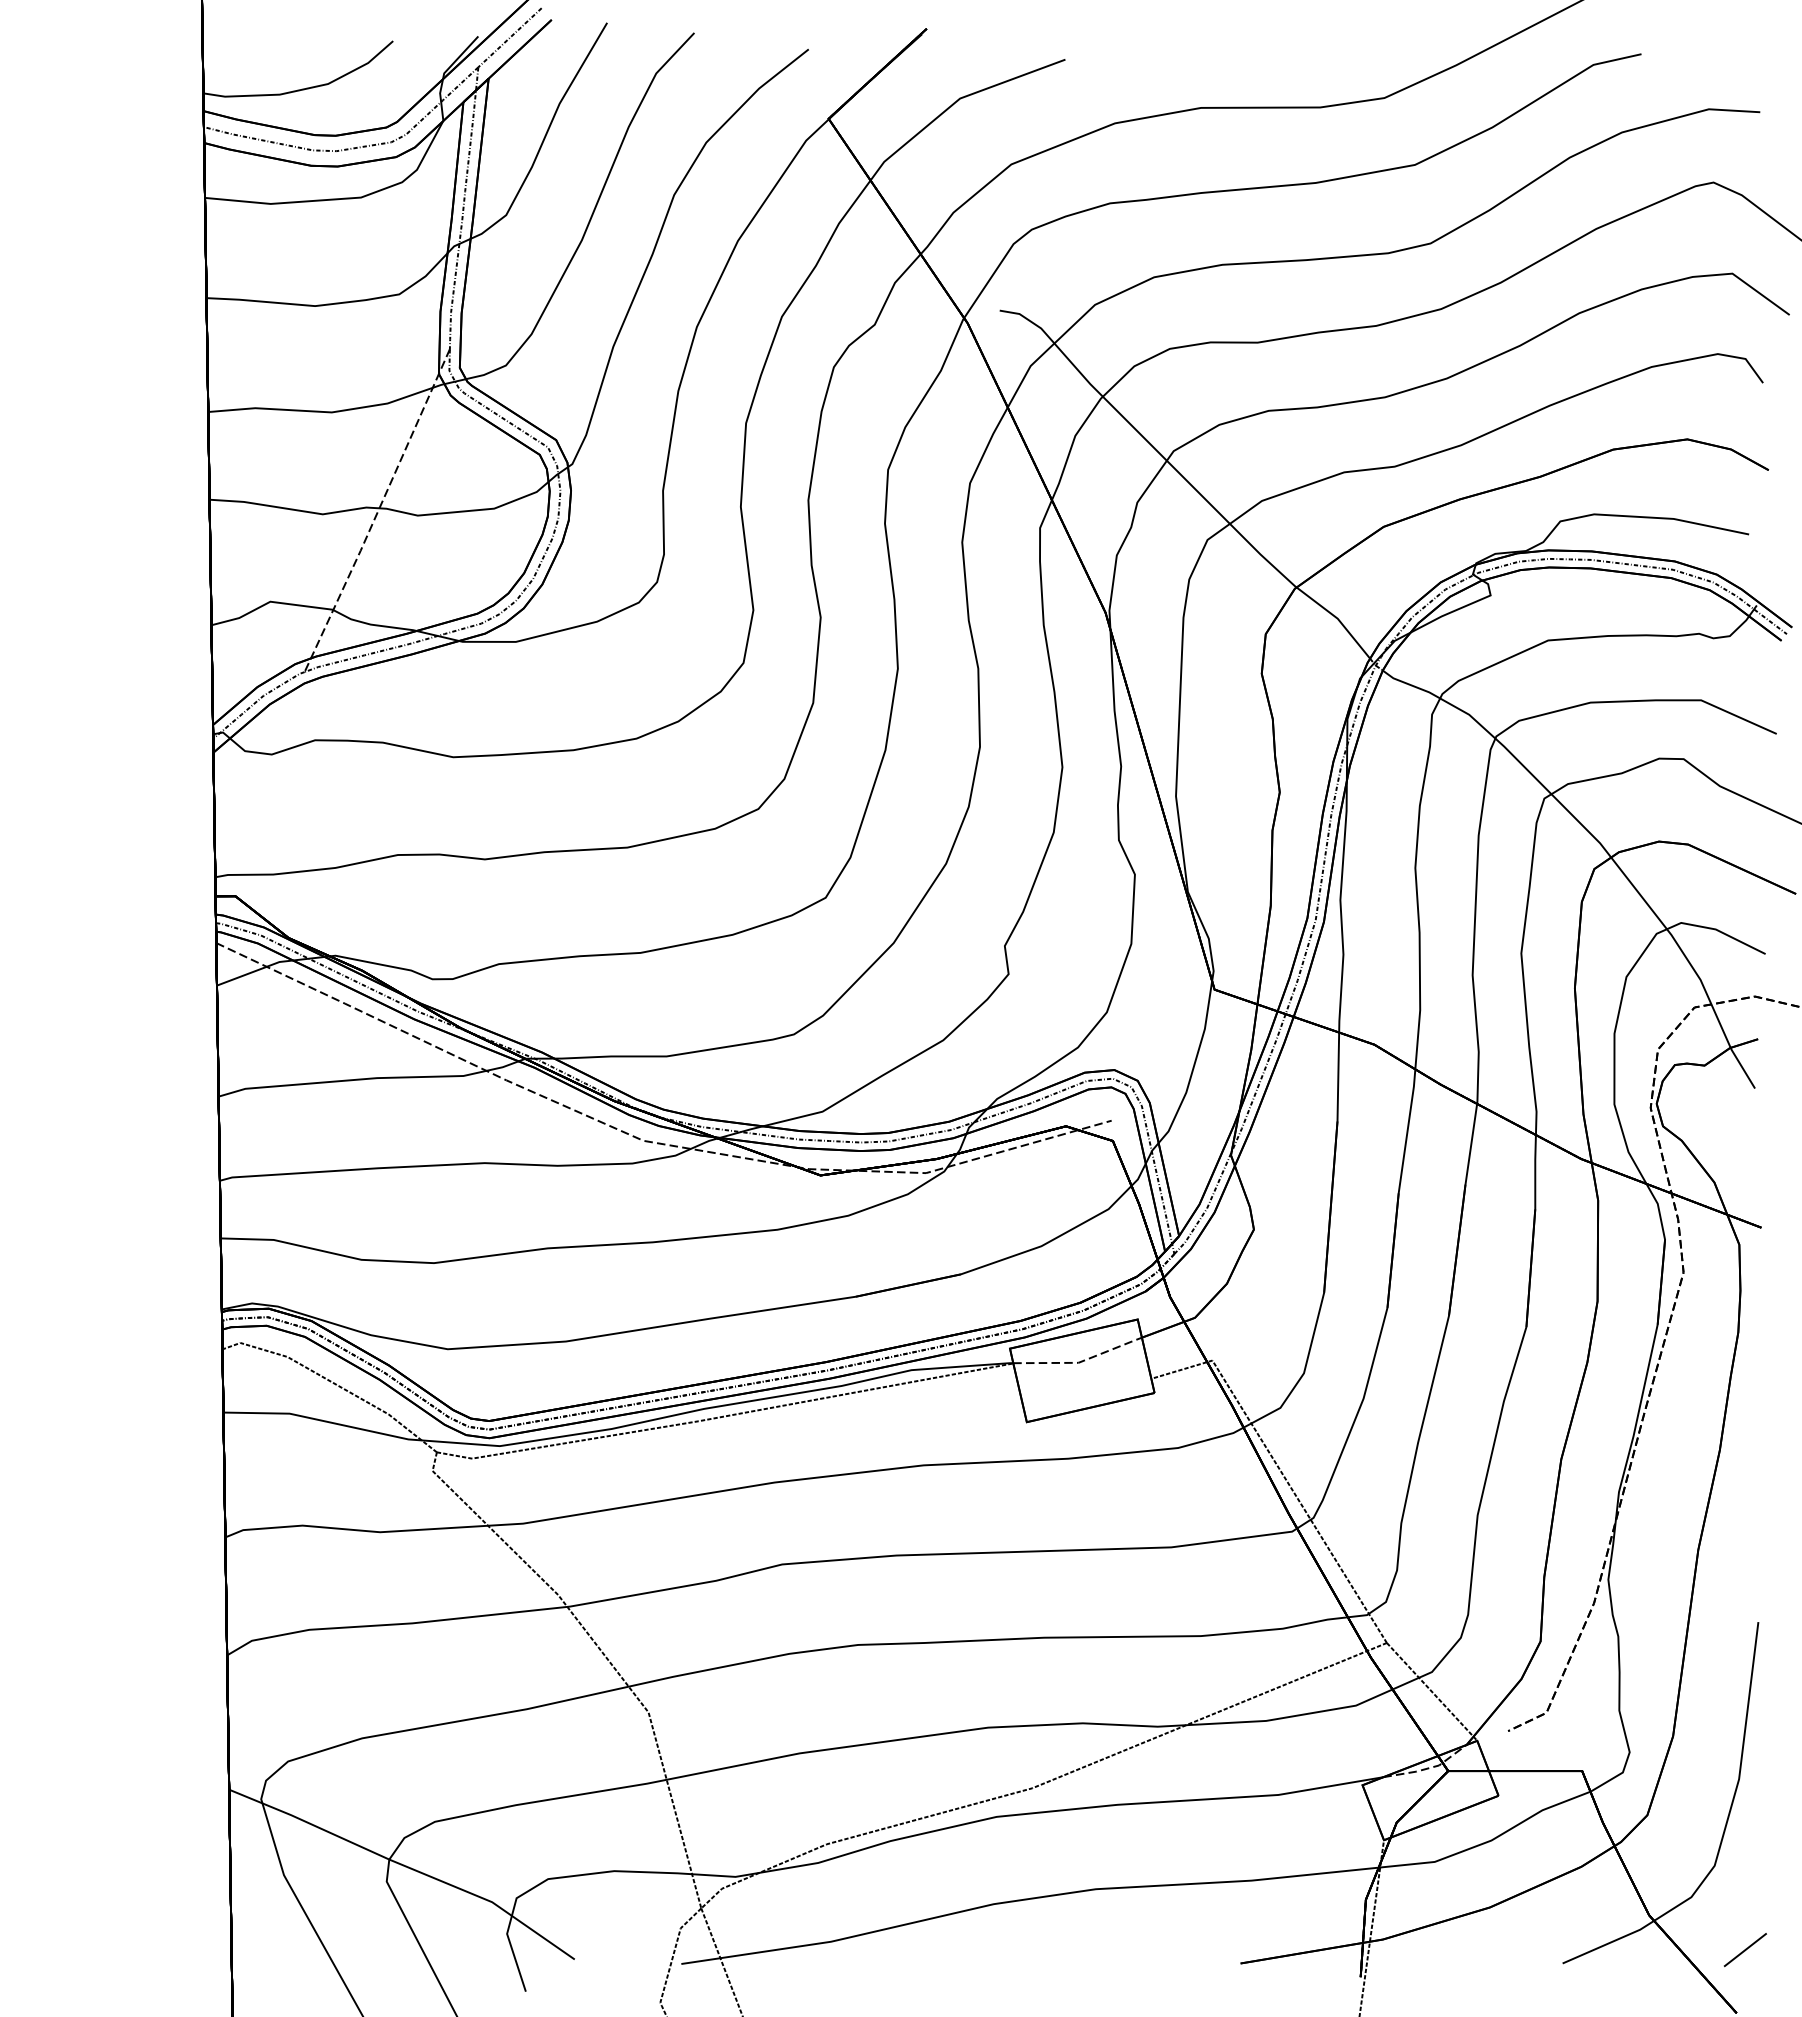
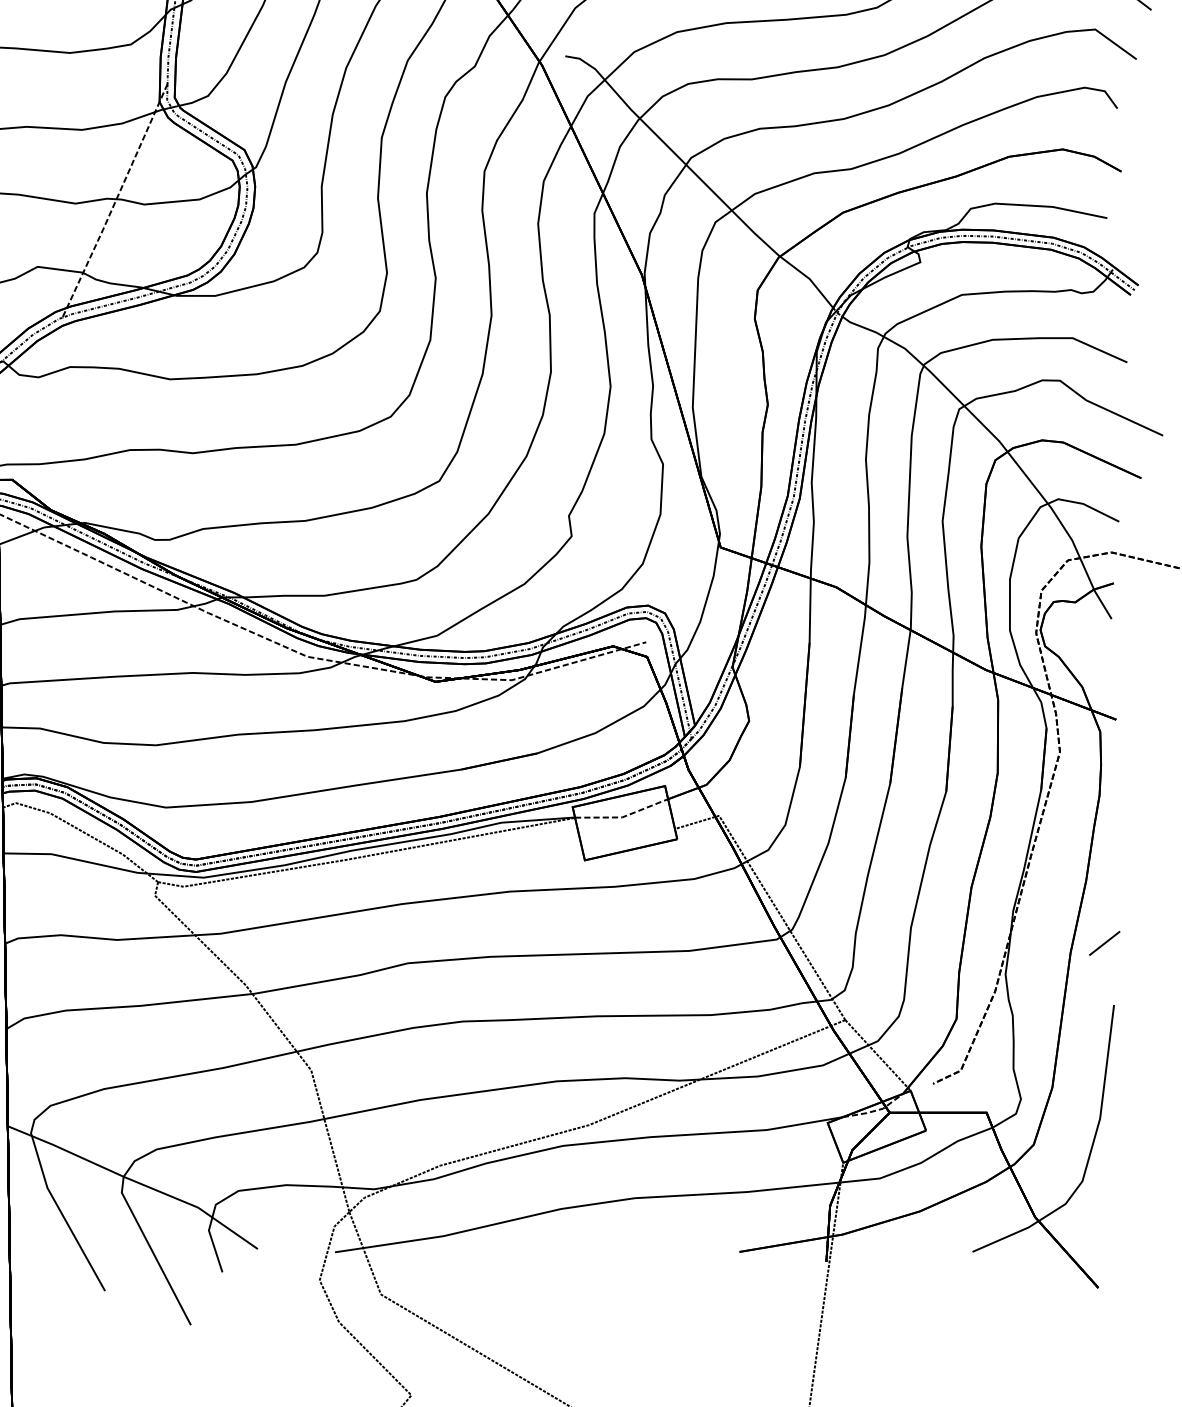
line: (1744, 1950) -> (1104, 943), moved

